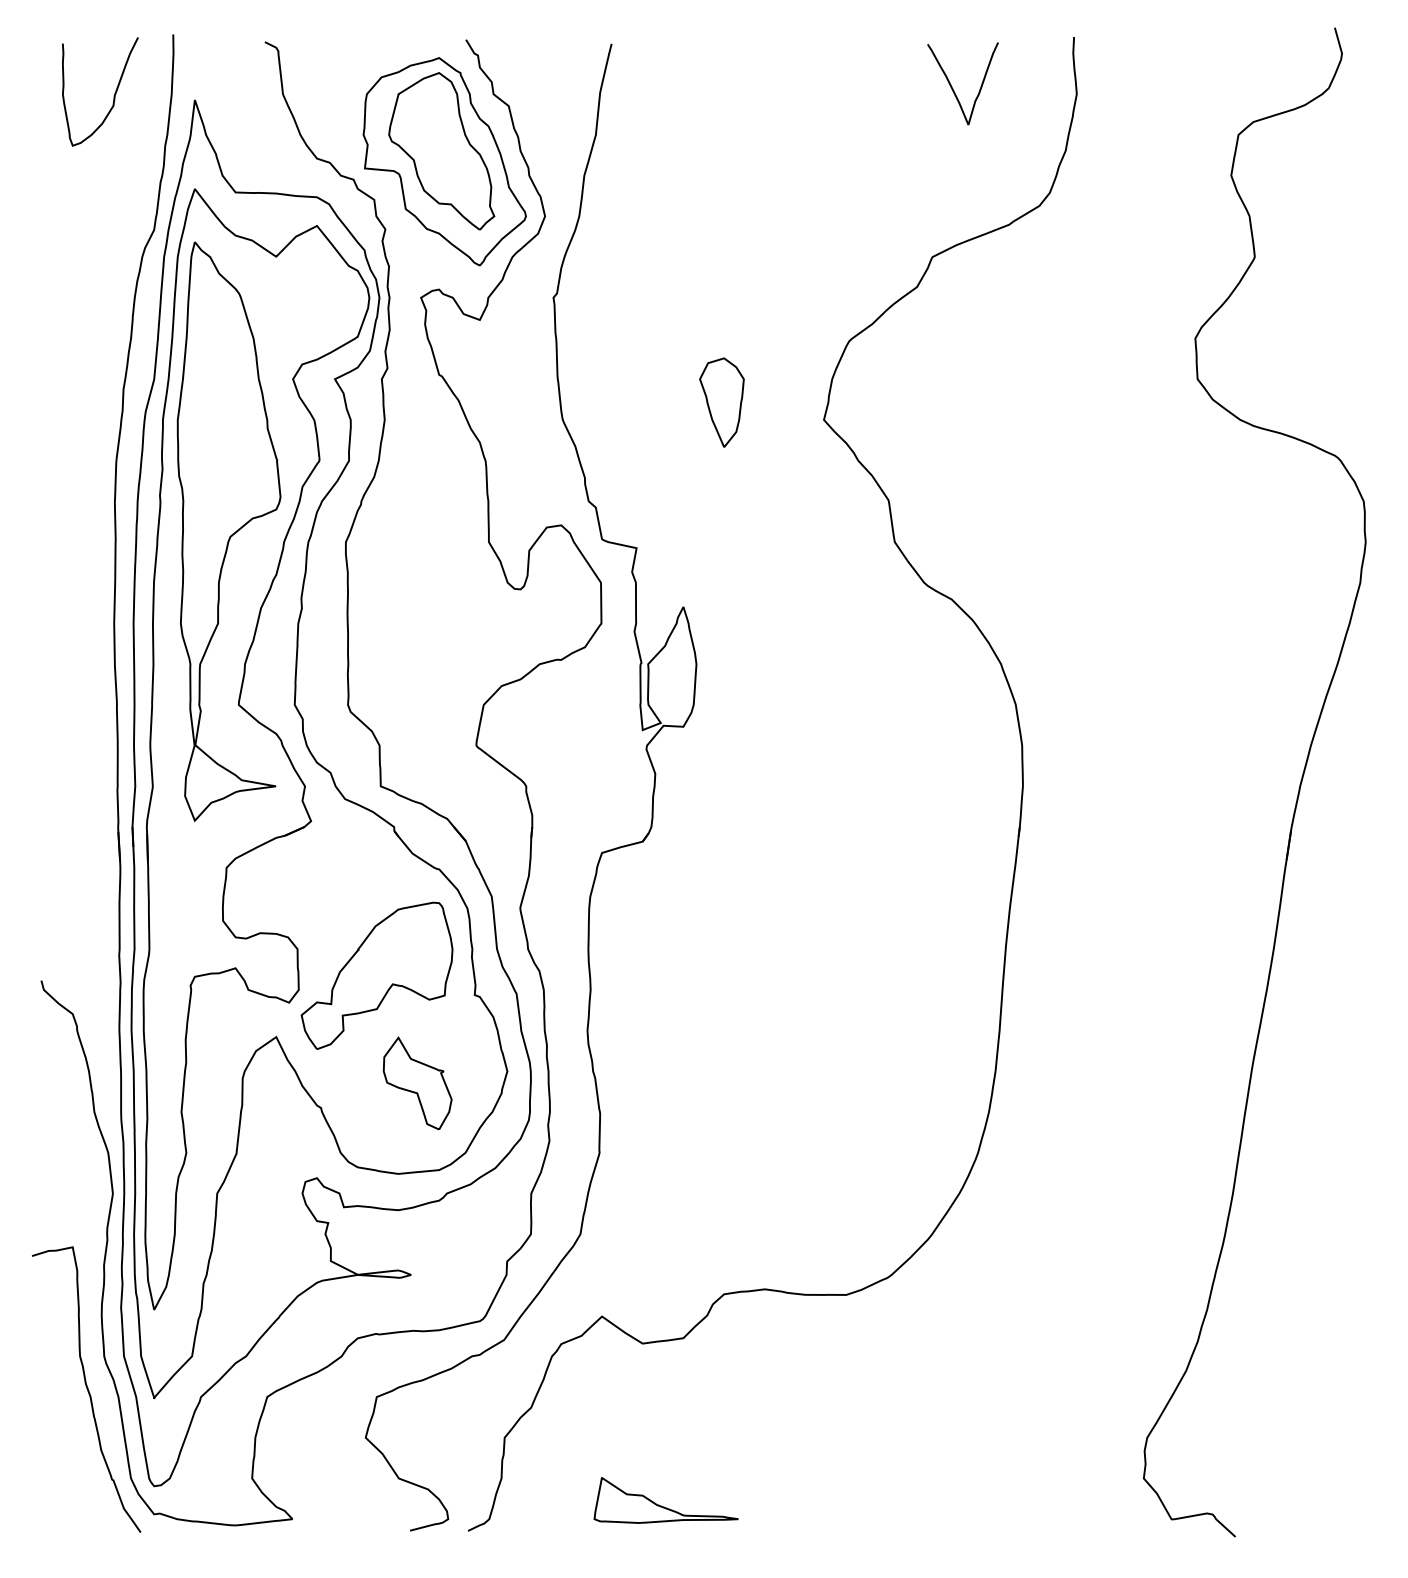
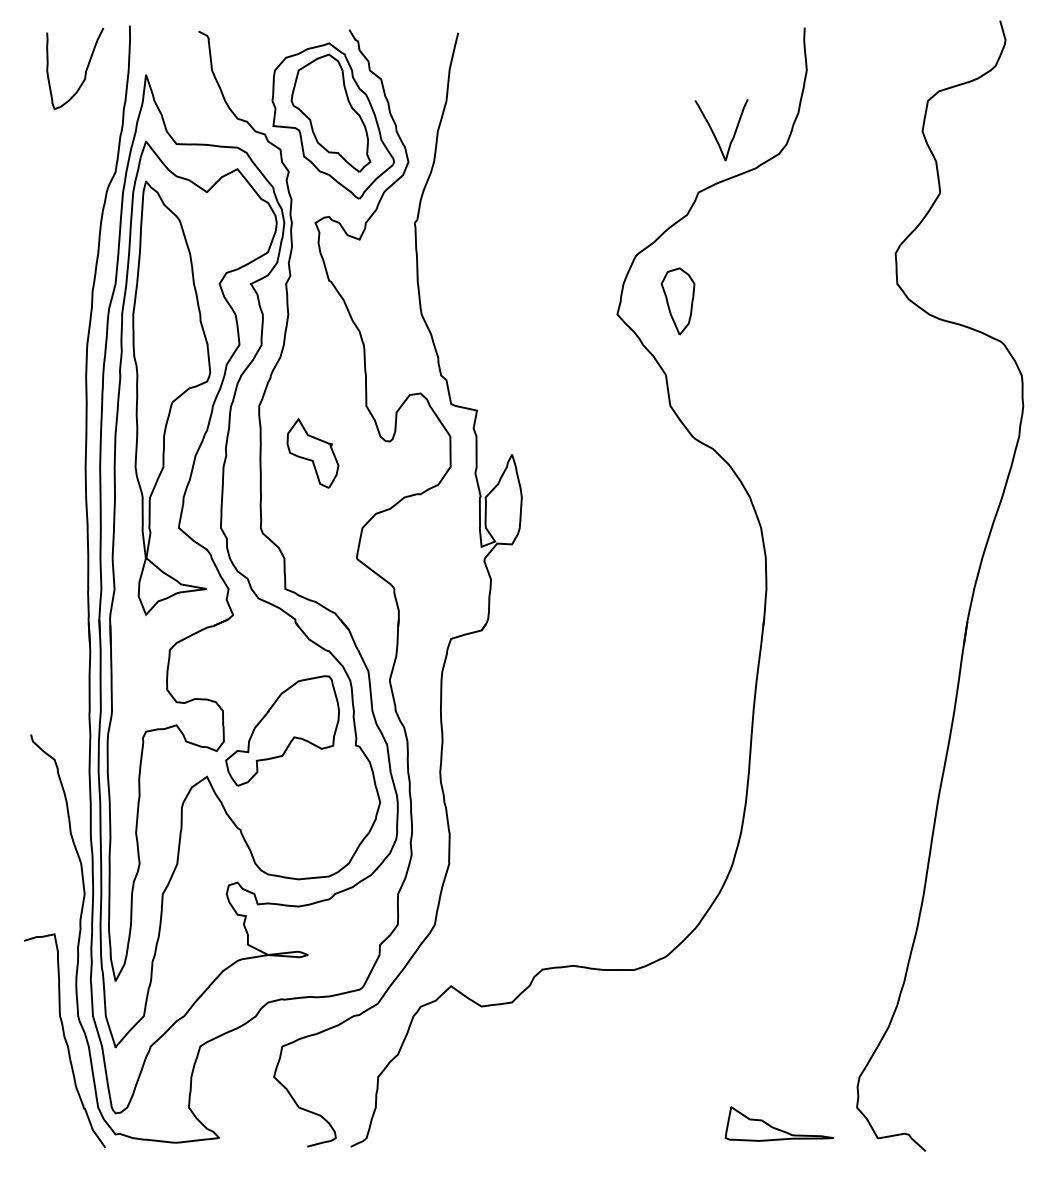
curve: (953, 88) -> (714, 133), moved
part: (721, 402) -> (677, 301), moved
part: (417, 1083) -> (312, 453), moved
part: (664, 1506) -> (778, 1128), moved

